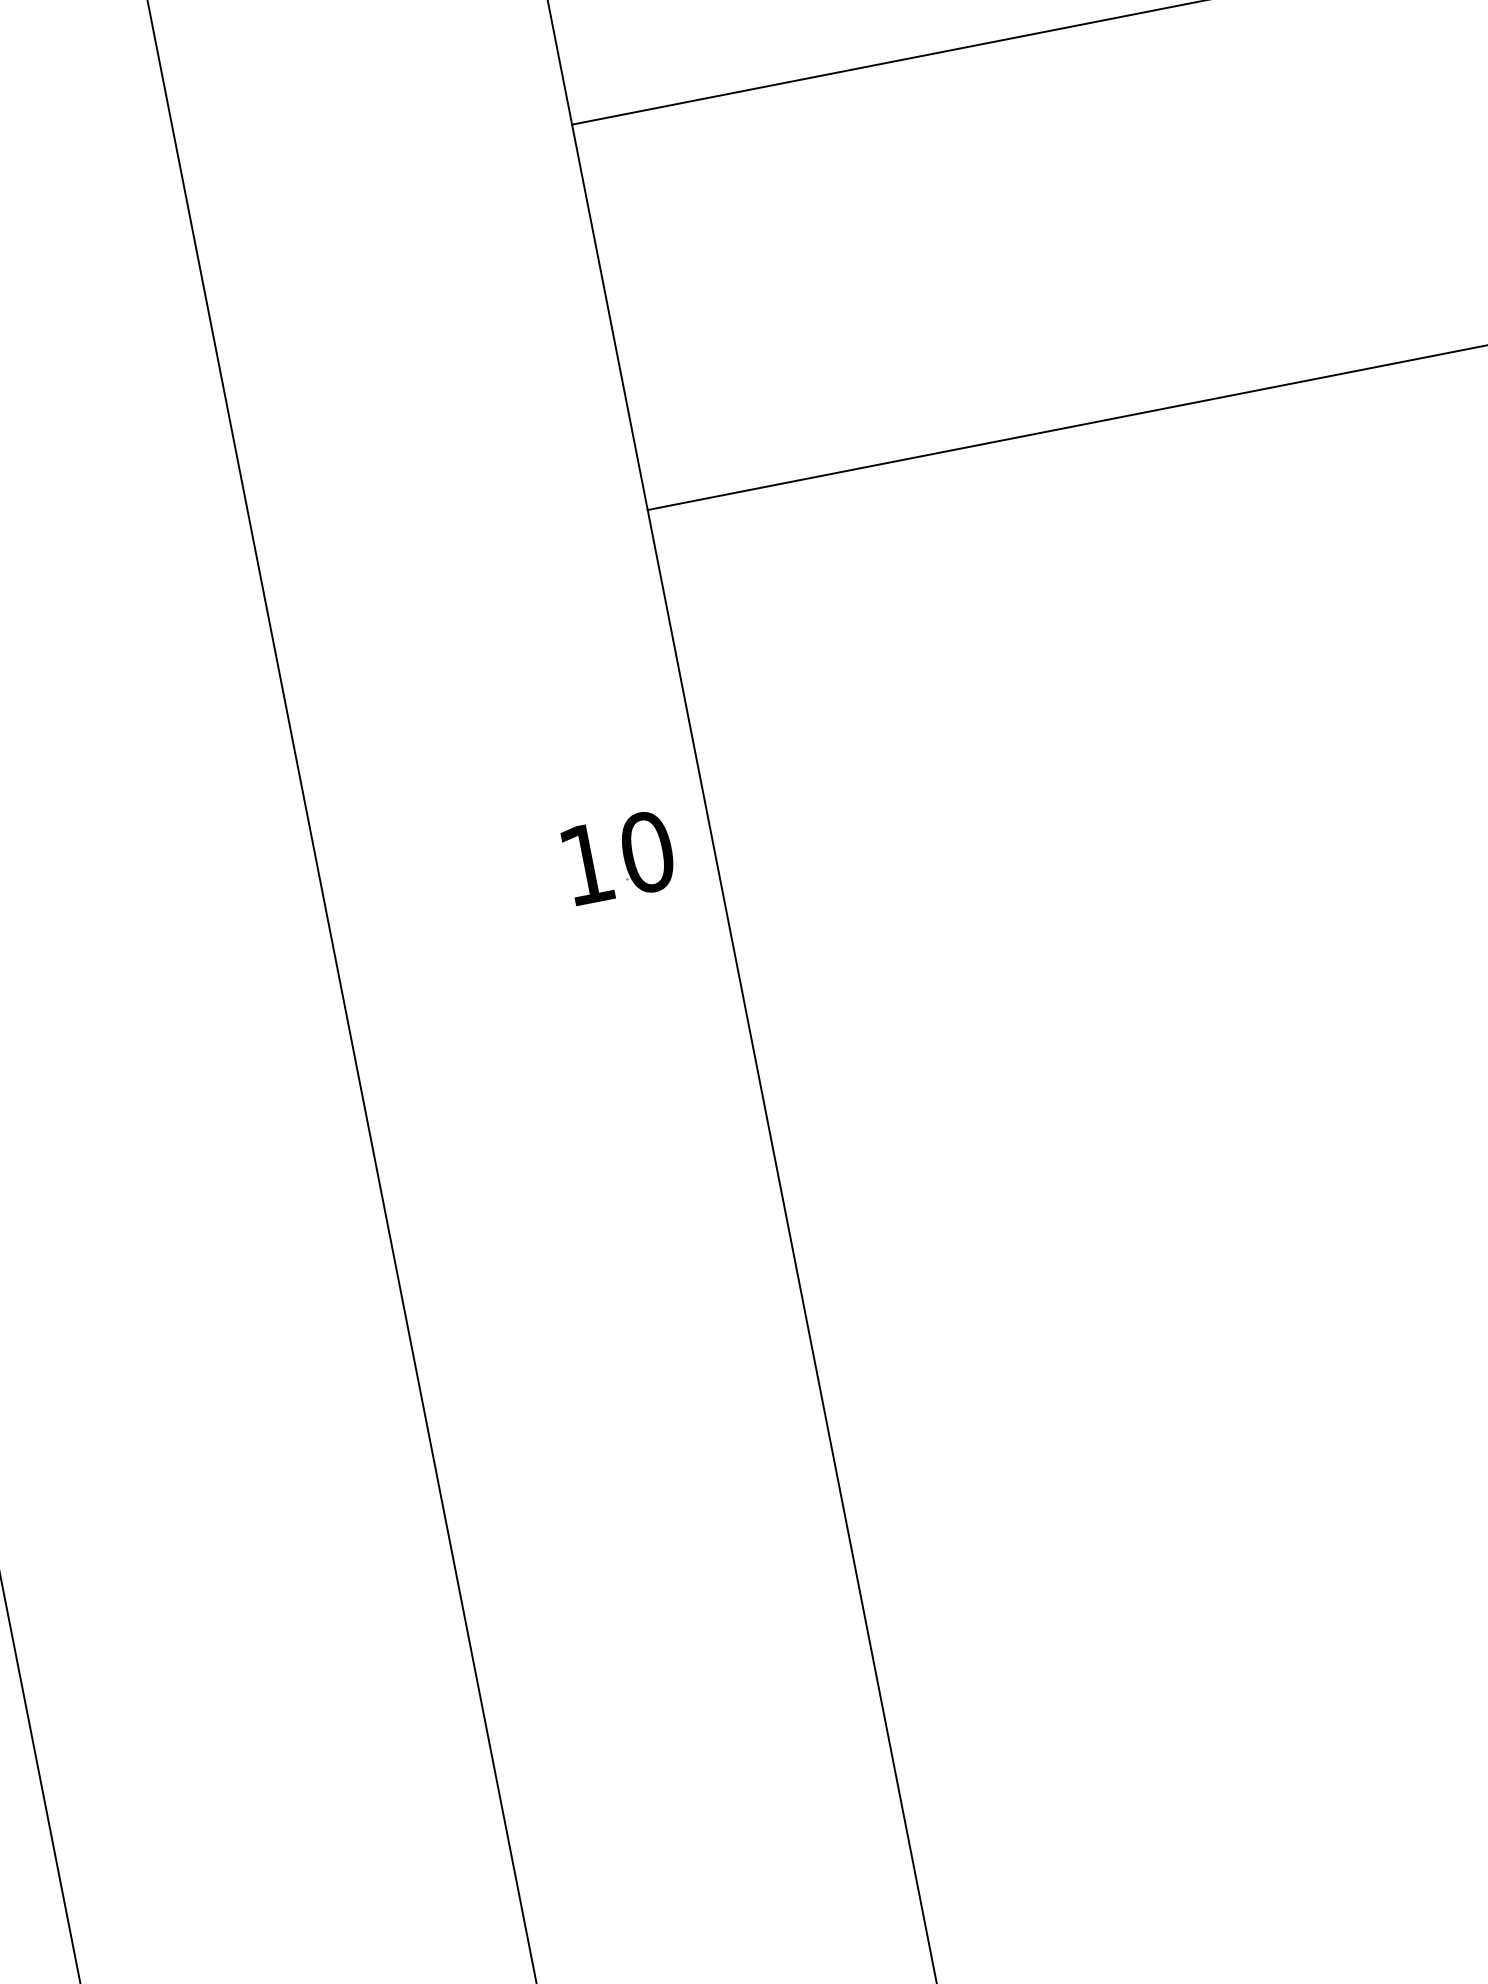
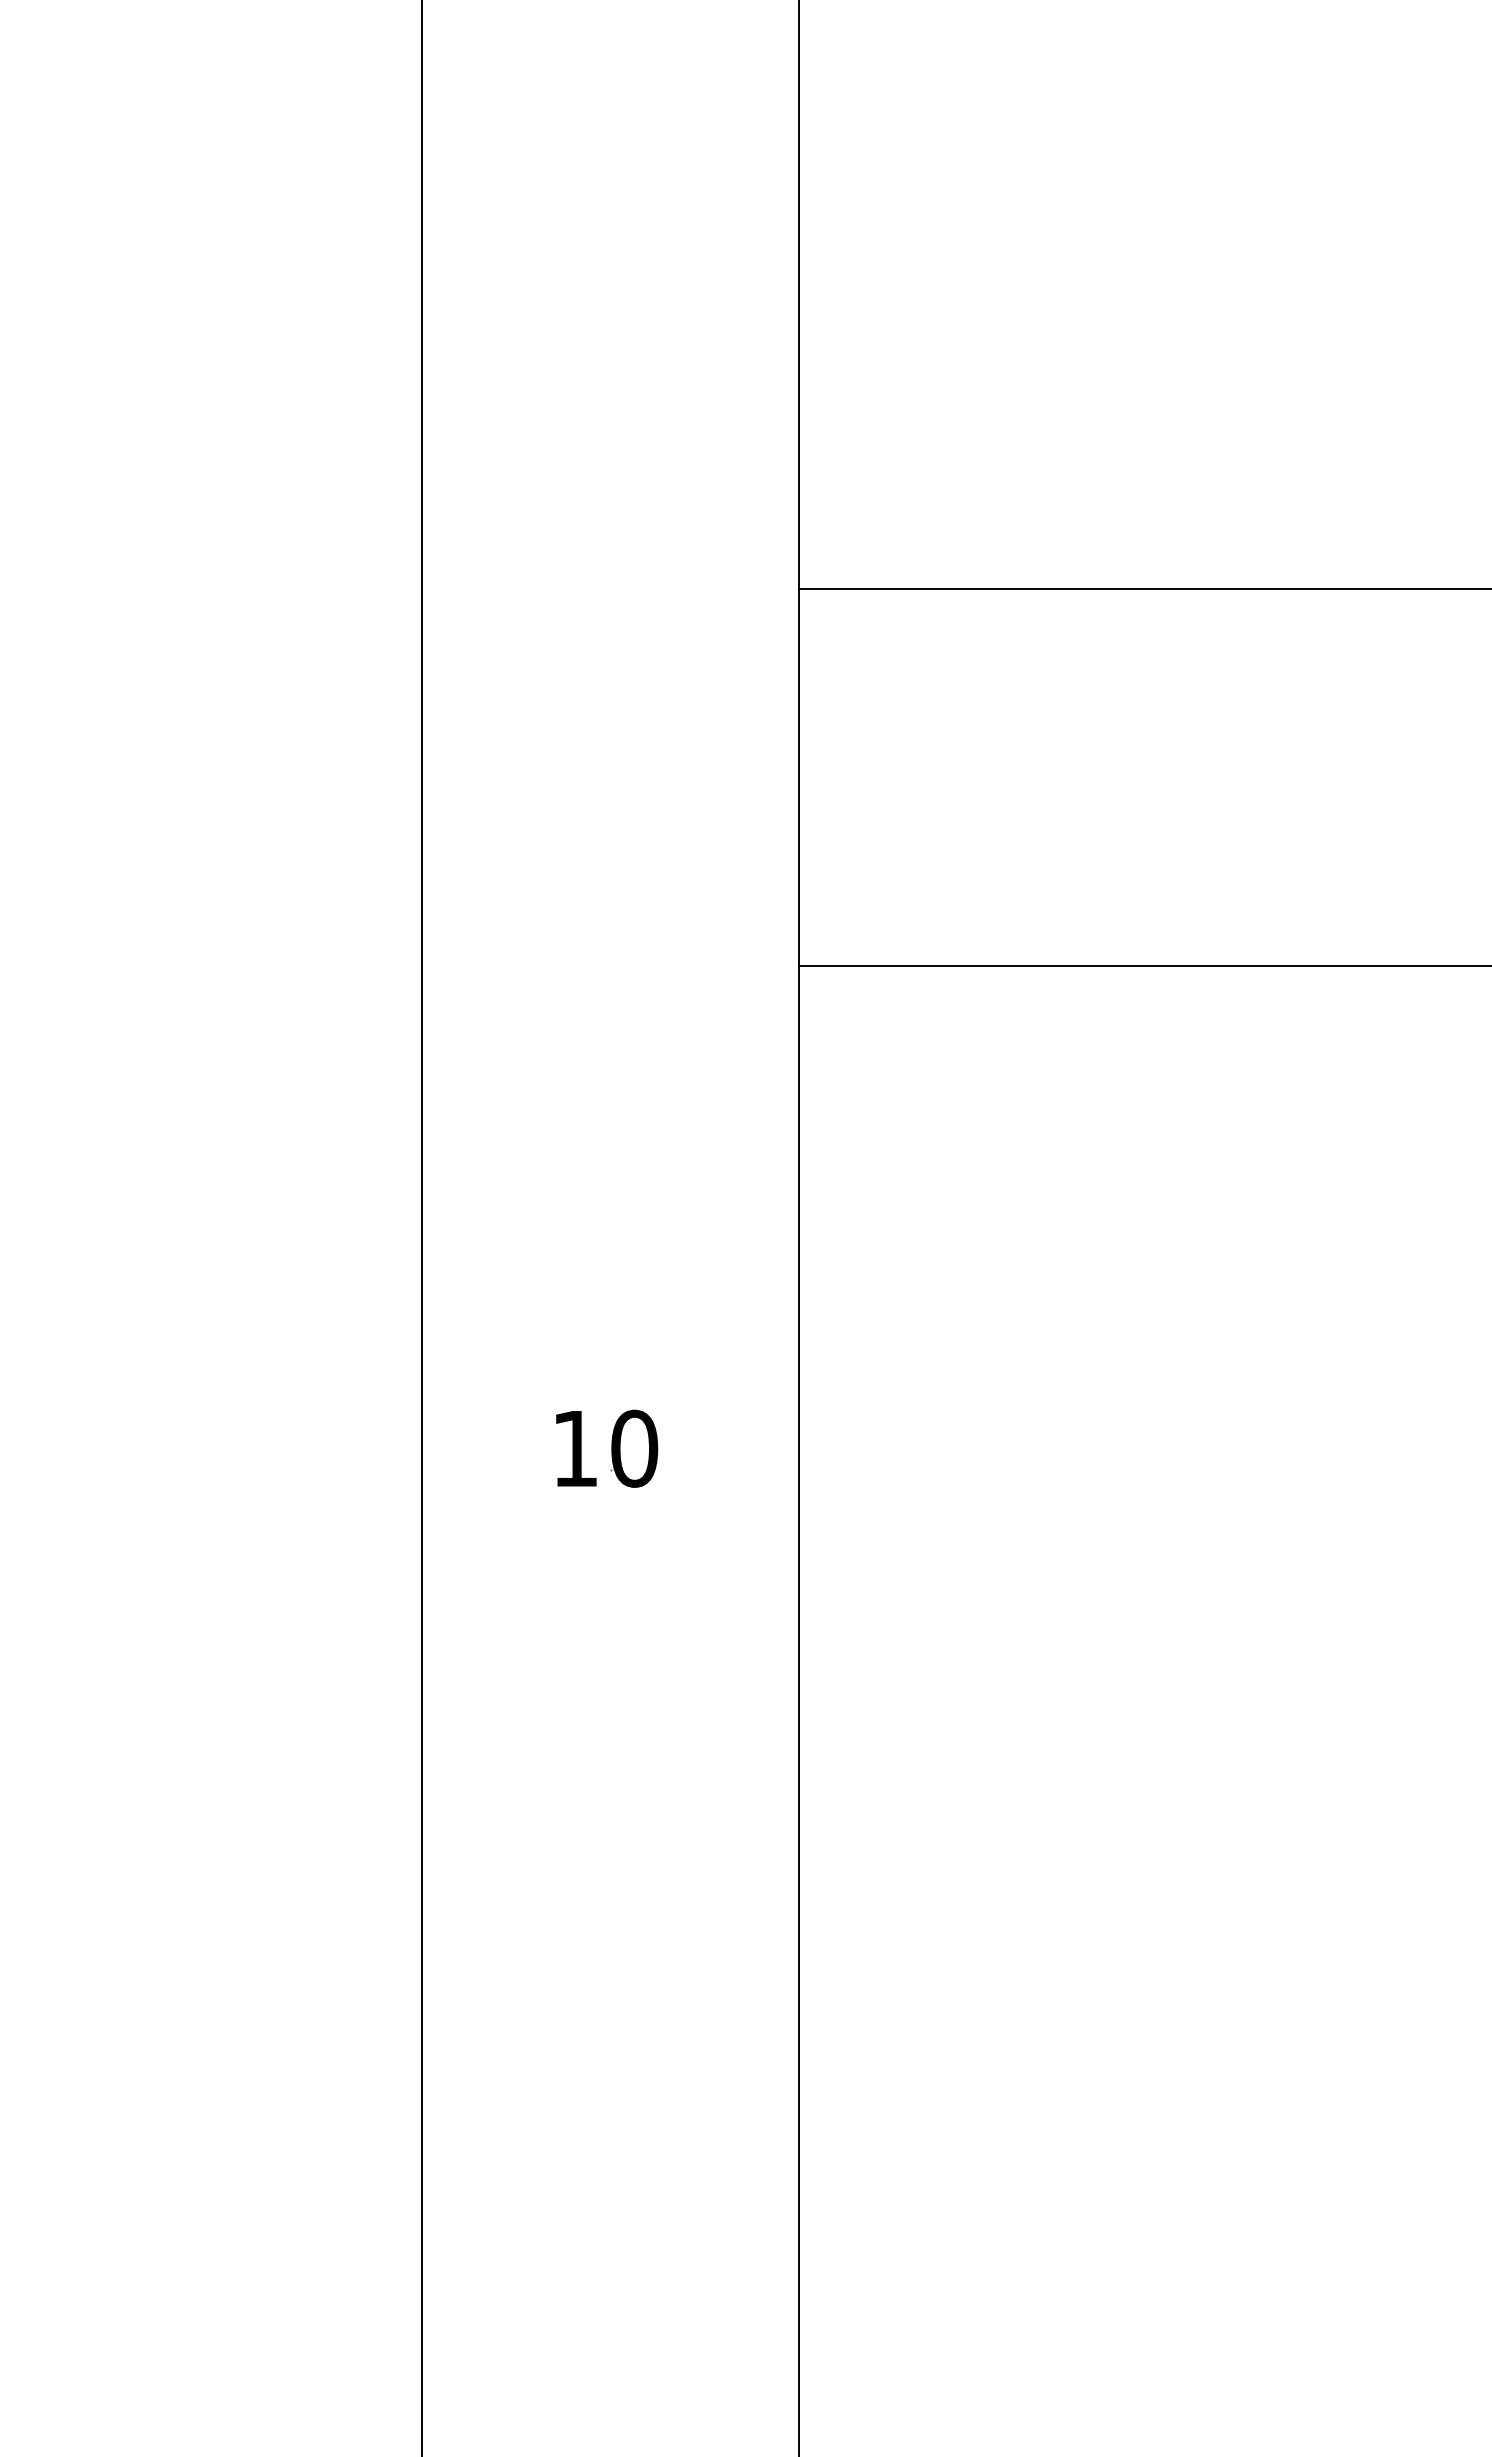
part: (619, 857) -> (607, 1448), moved

